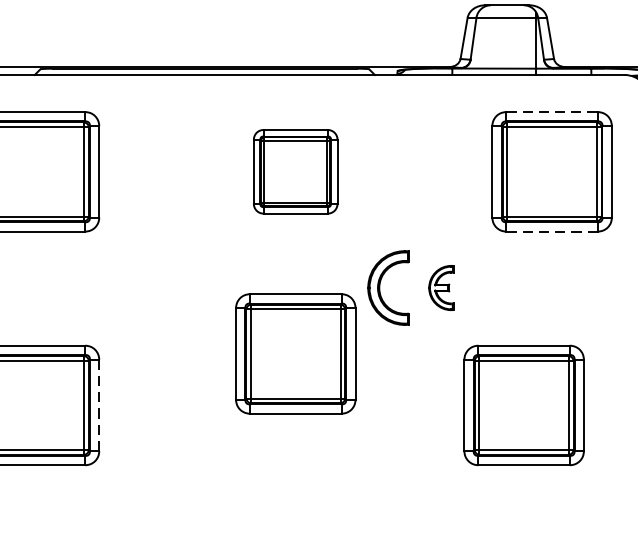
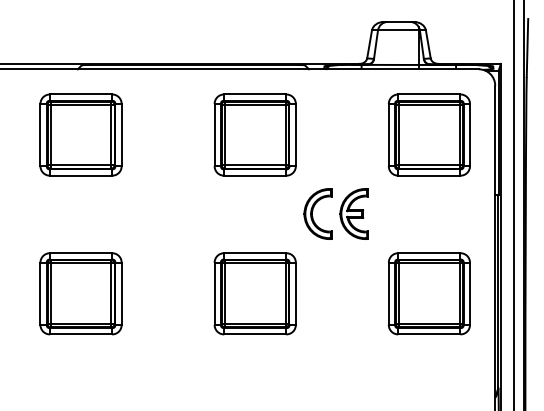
line: (552, 112) -> (429, 94), dashed -> solid
part: (294, 170) -> (254, 134), size x1.43
line: (550, 231) -> (428, 175), dashed -> solid
part: (440, 287) -> (353, 213), size x1.67
part: (294, 353) -> (254, 293), moved
part: (522, 404) -> (428, 293), moved
line: (98, 406) -> (121, 294), dashed -> solid

